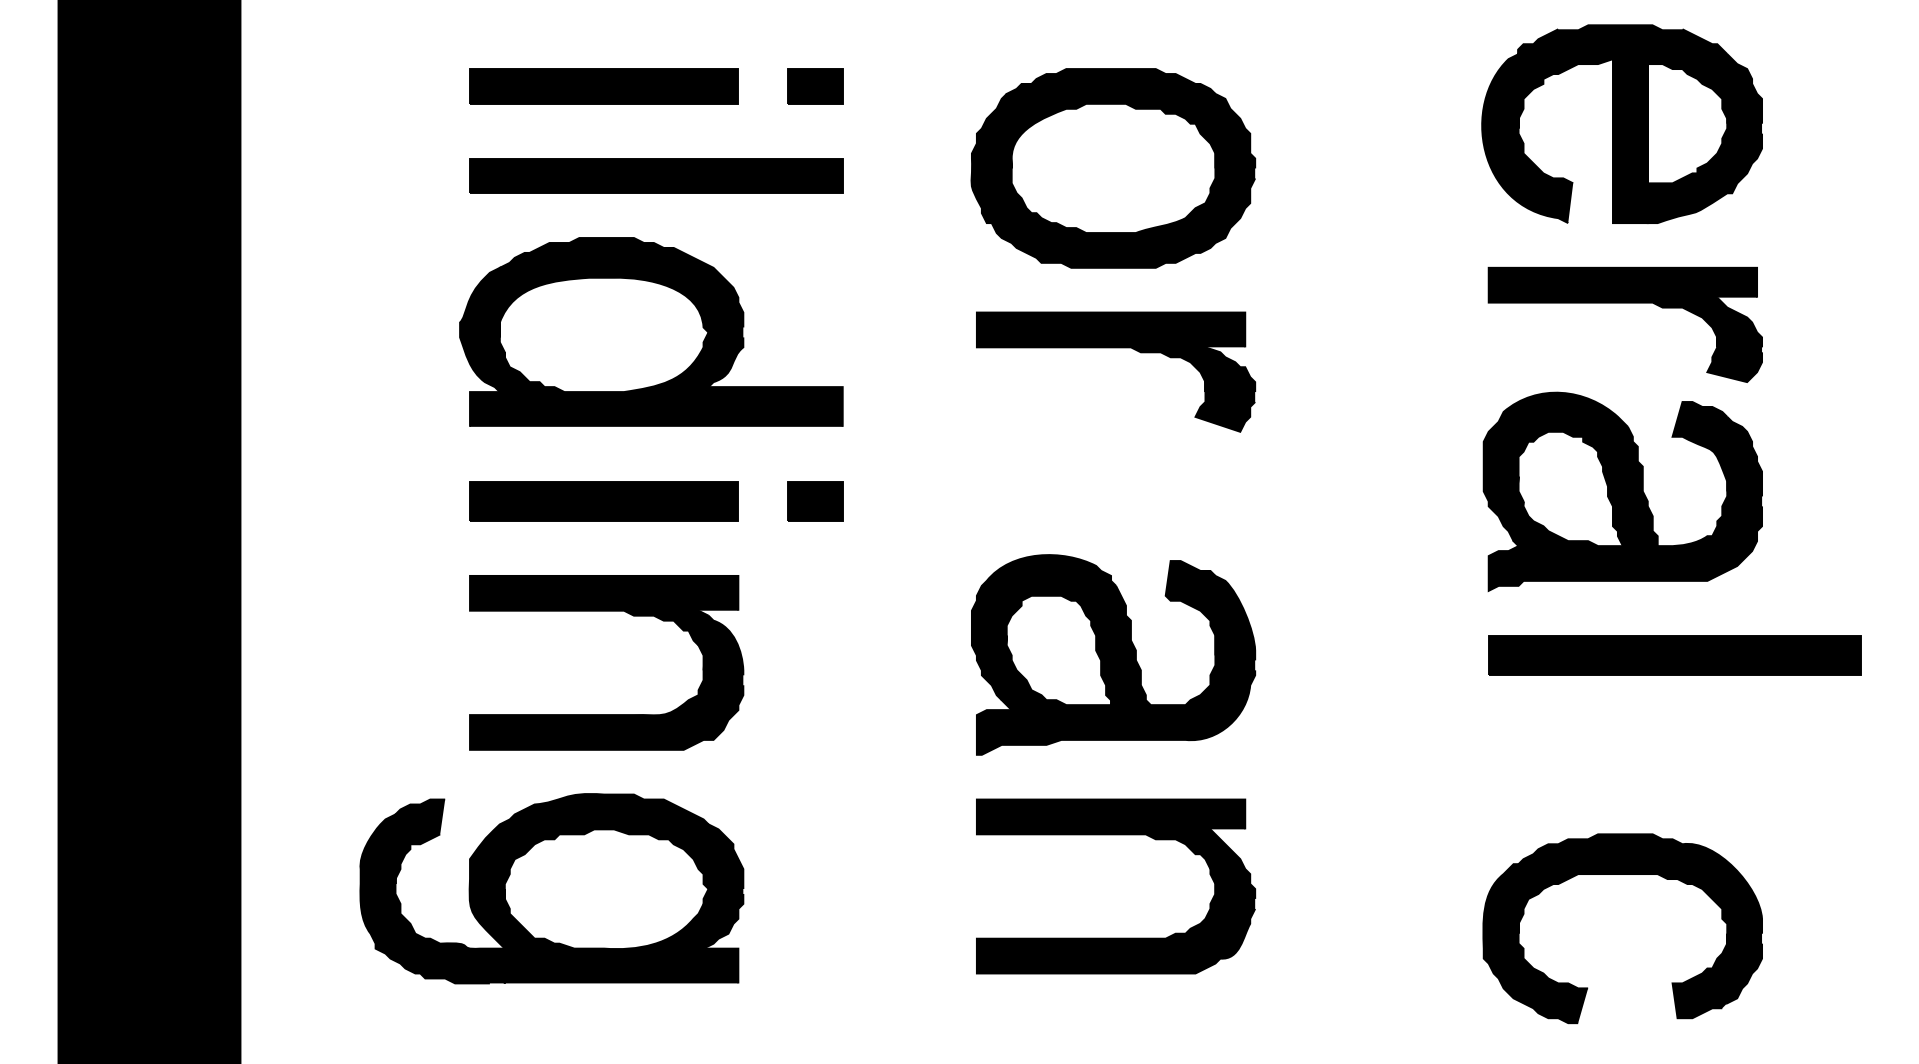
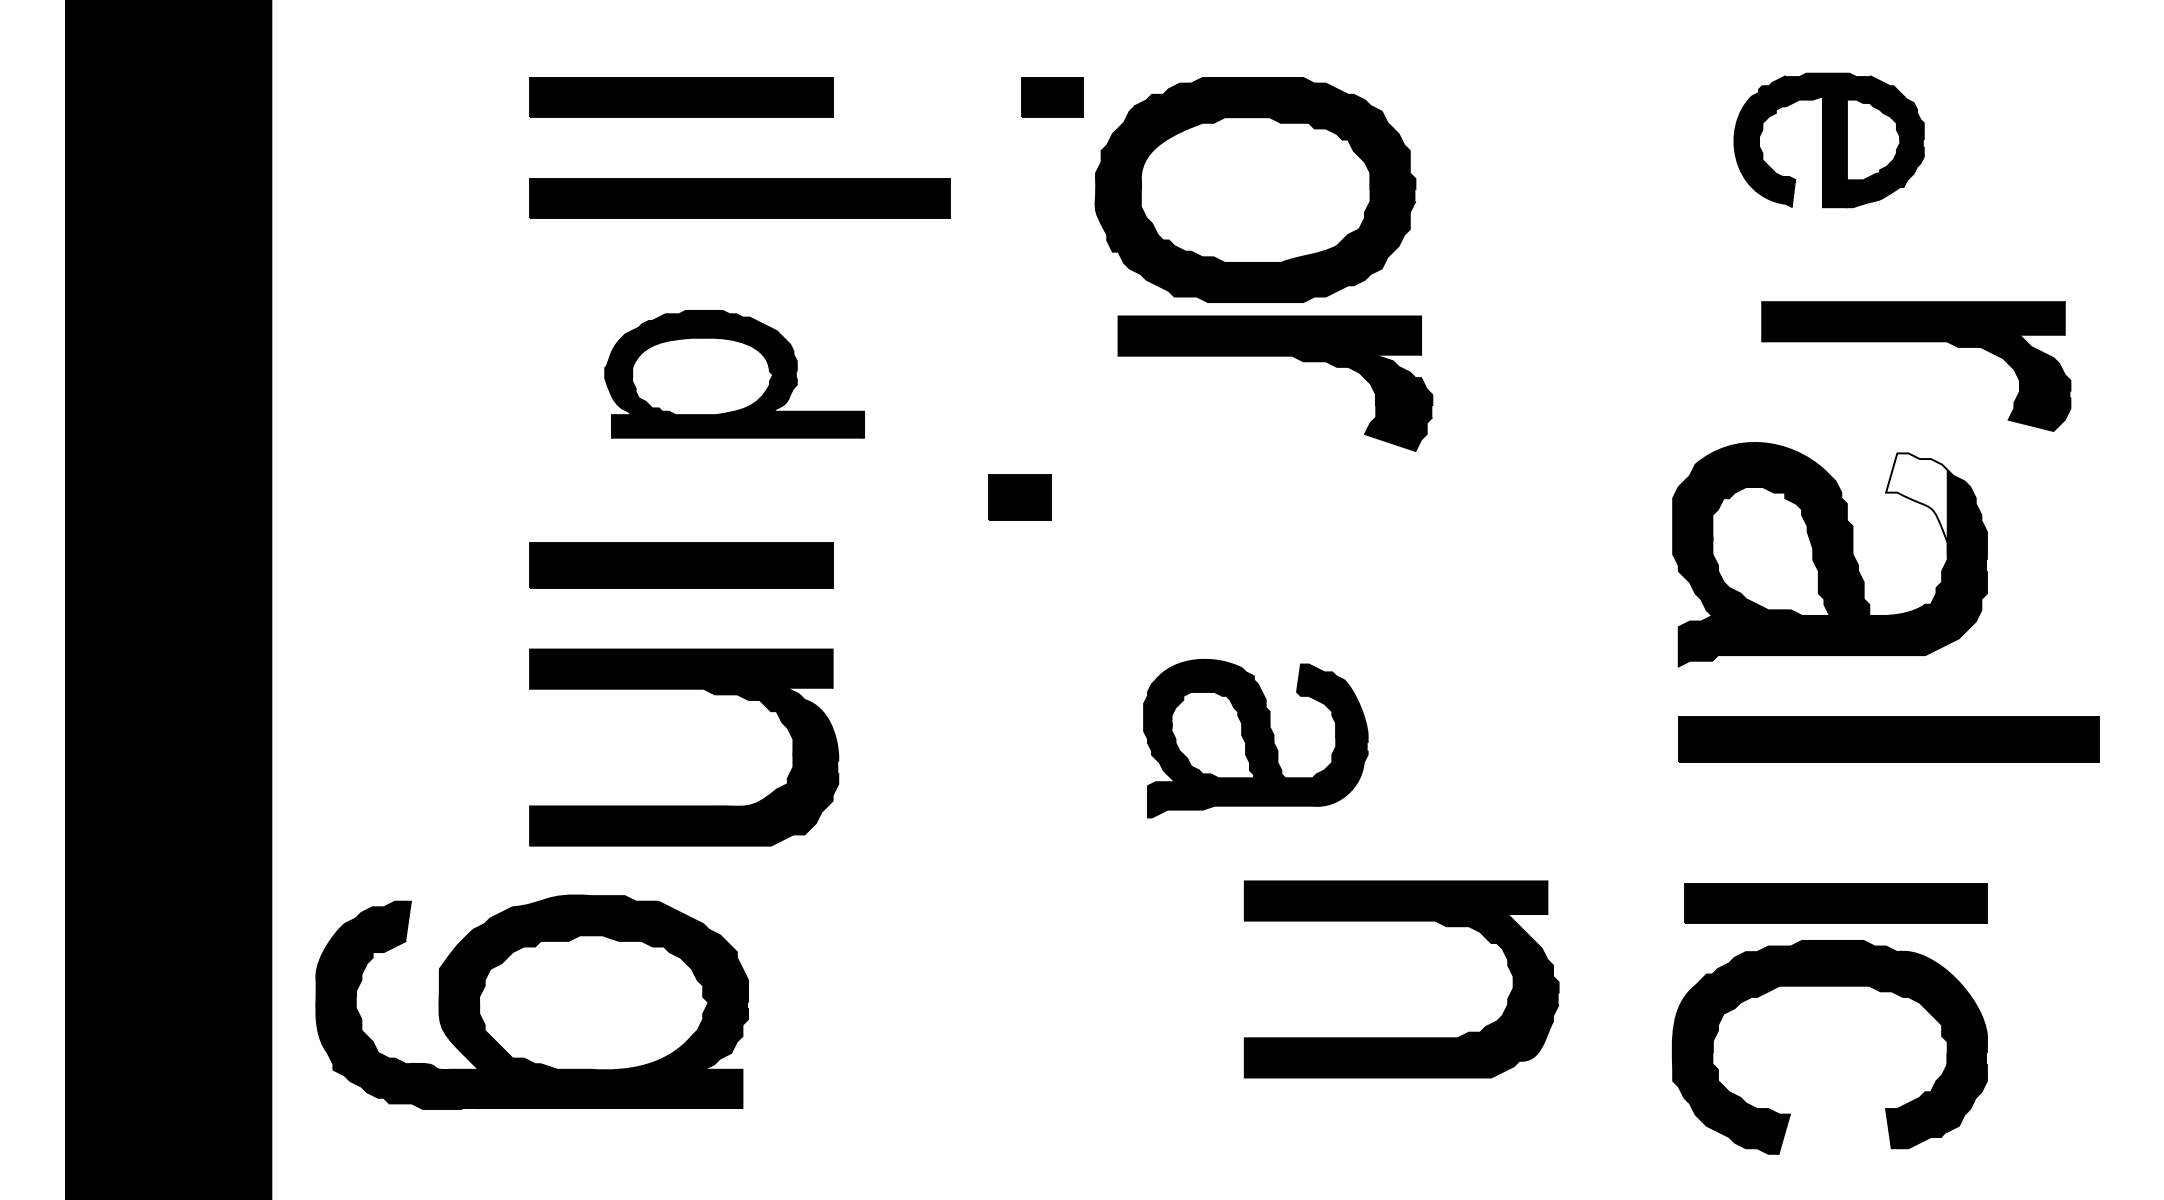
part: (815, 86) -> (1052, 97), moved
part: (1621, 124) -> (1828, 140), size x0.6
part: (1624, 303) -> (1915, 342), moved
part: (651, 331) -> (734, 373), size x0.6
part: (1116, 348) -> (1275, 357), moved
fill: (1699, 446) -> (1916, 503), removed
part: (815, 501) -> (1019, 497), moved
part: (1113, 654) -> (1255, 738), size x0.7
part: (1627, 801) -> (1835, 903), added
part: (1116, 835) -> (1402, 921), moved
part: (551, 888) -> (531, 1001), moved

